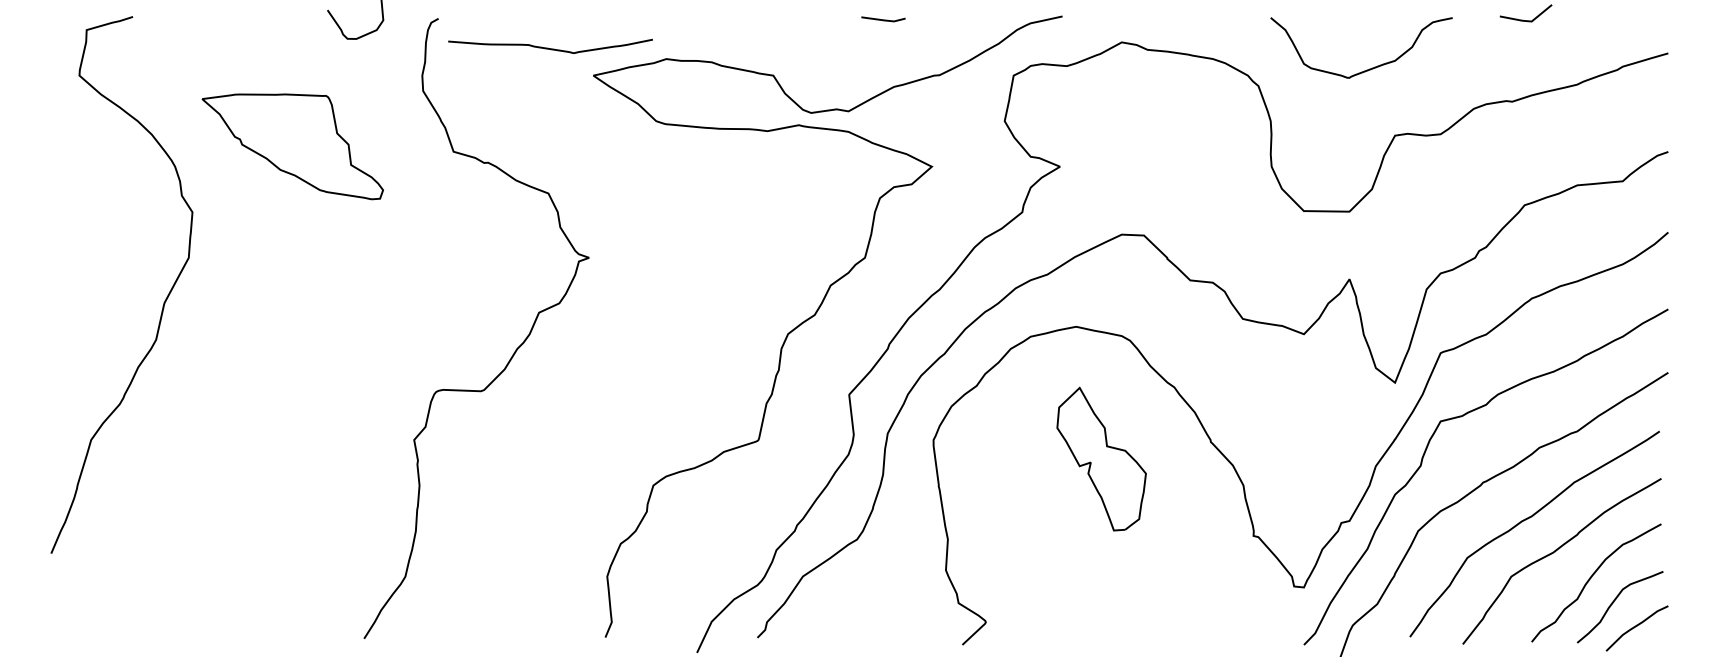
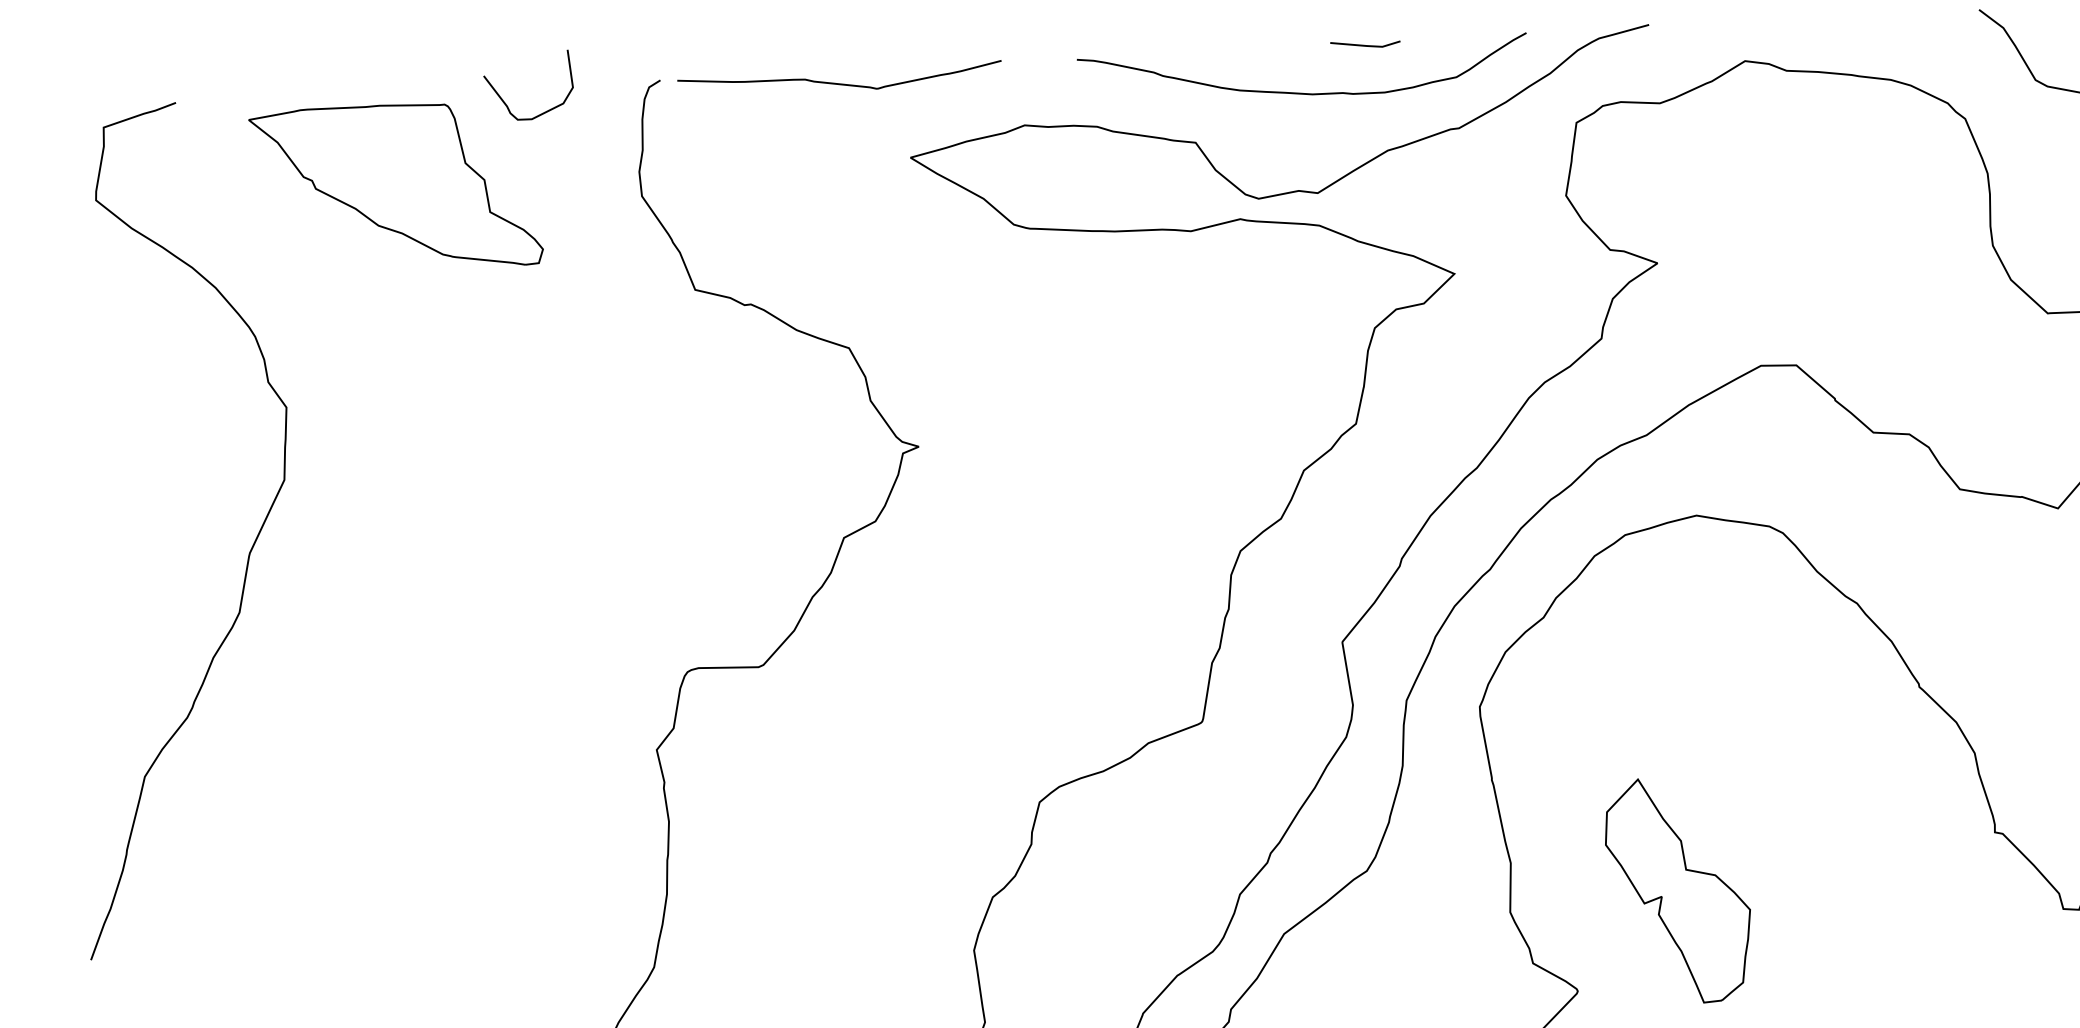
curve: (548, 47) -> (836, 81), moved
curve: (843, 47) -> (1304, 92), added
part: (292, 146) -> (395, 187), moved
part: (1101, 458) -> (1678, 889), moved

